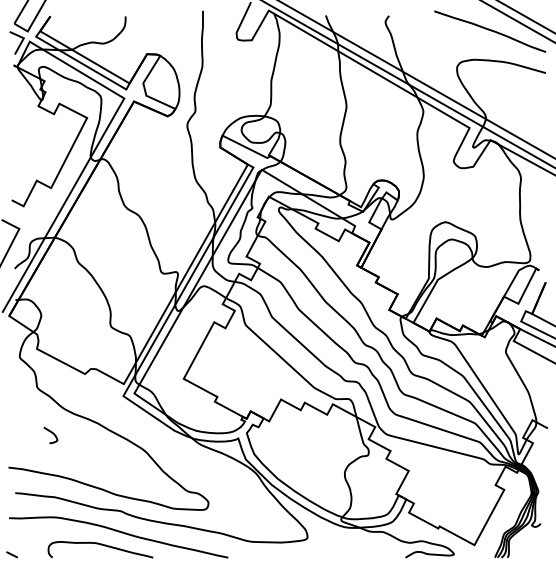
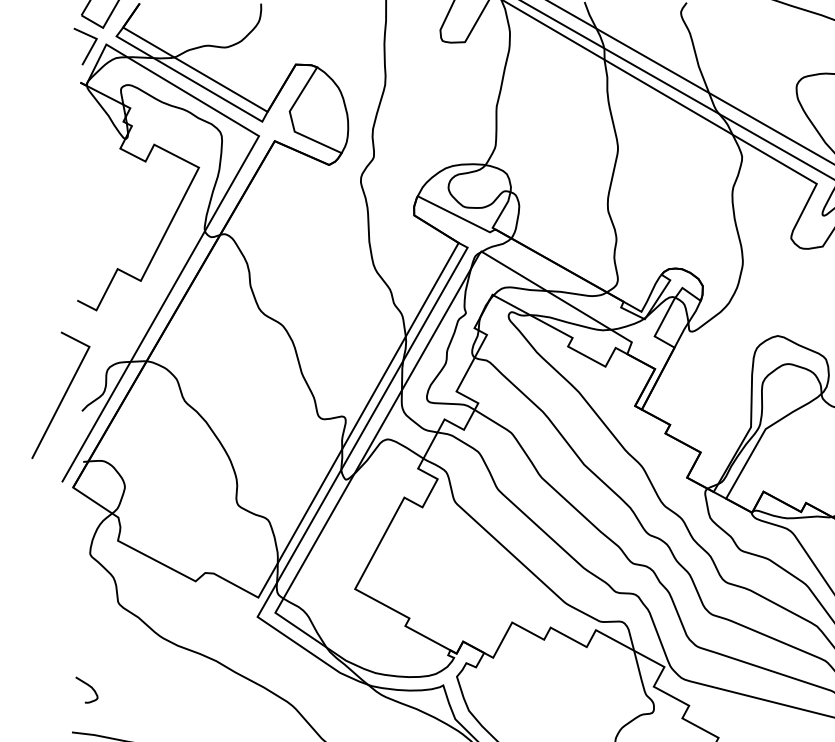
curve: (51, 433) -> (88, 687), moved

